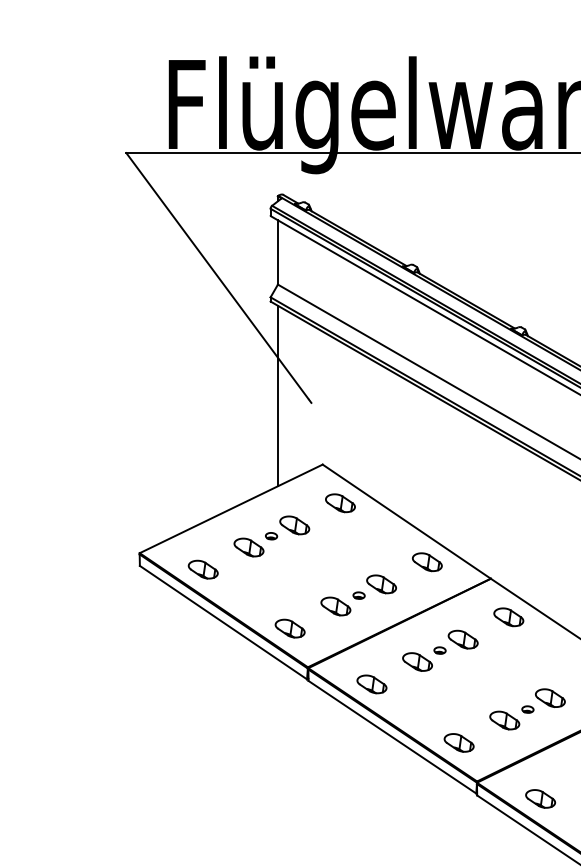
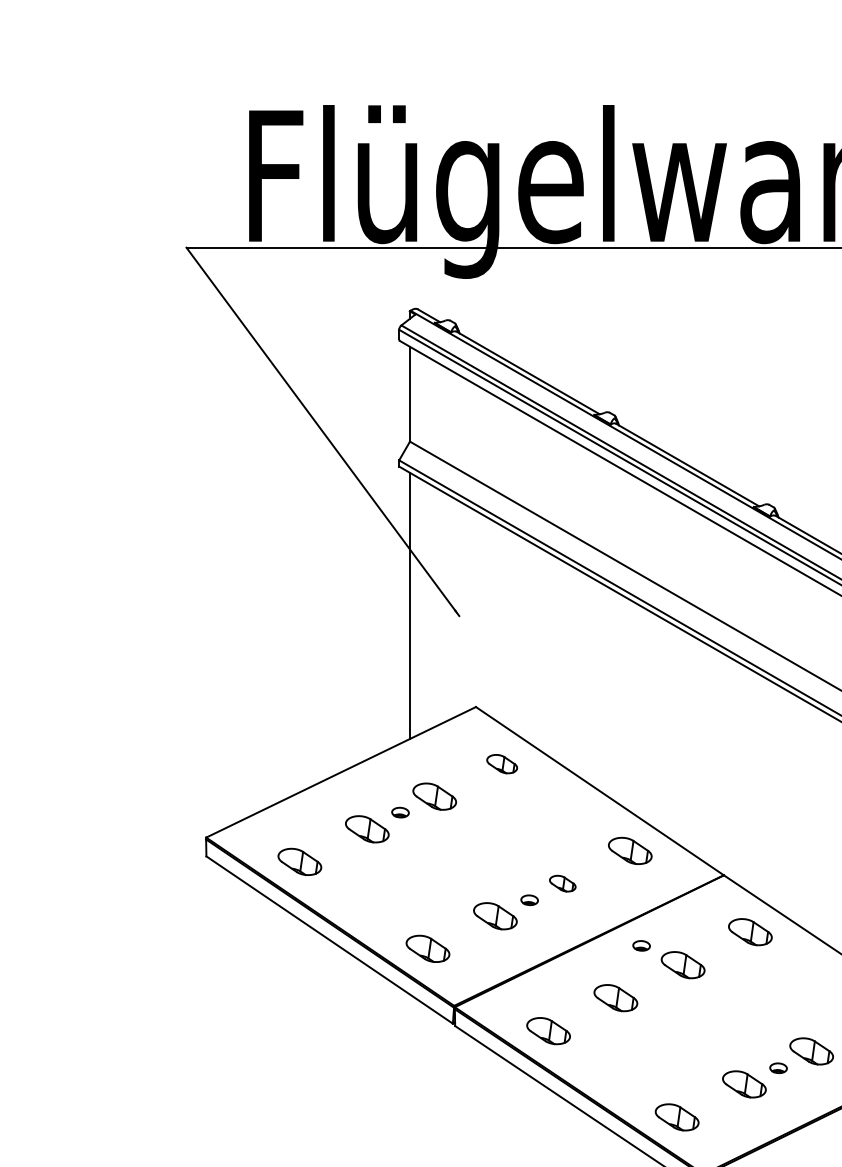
part: (340, 503) -> (502, 764), size x0.7
part: (381, 584) -> (562, 883), size x0.6
part: (439, 650) -> (640, 945), moved

